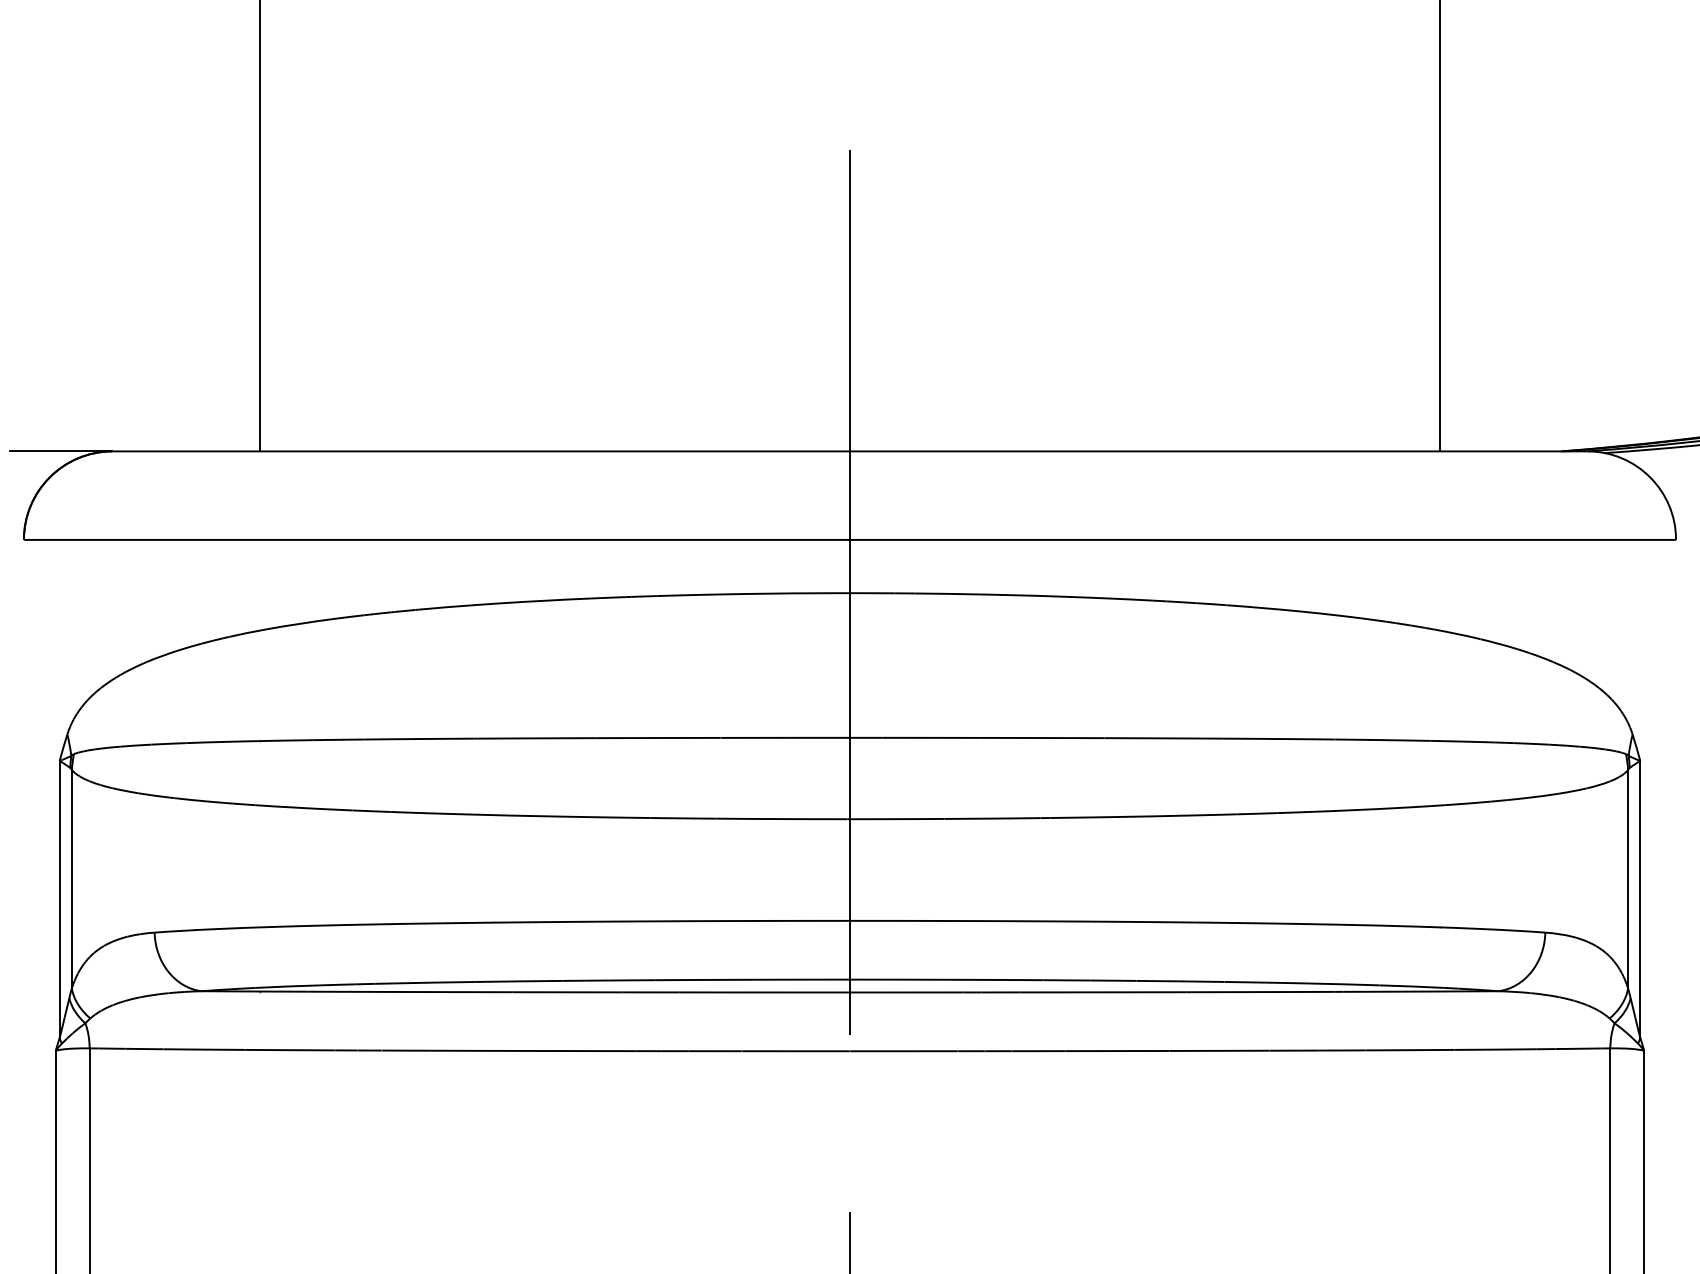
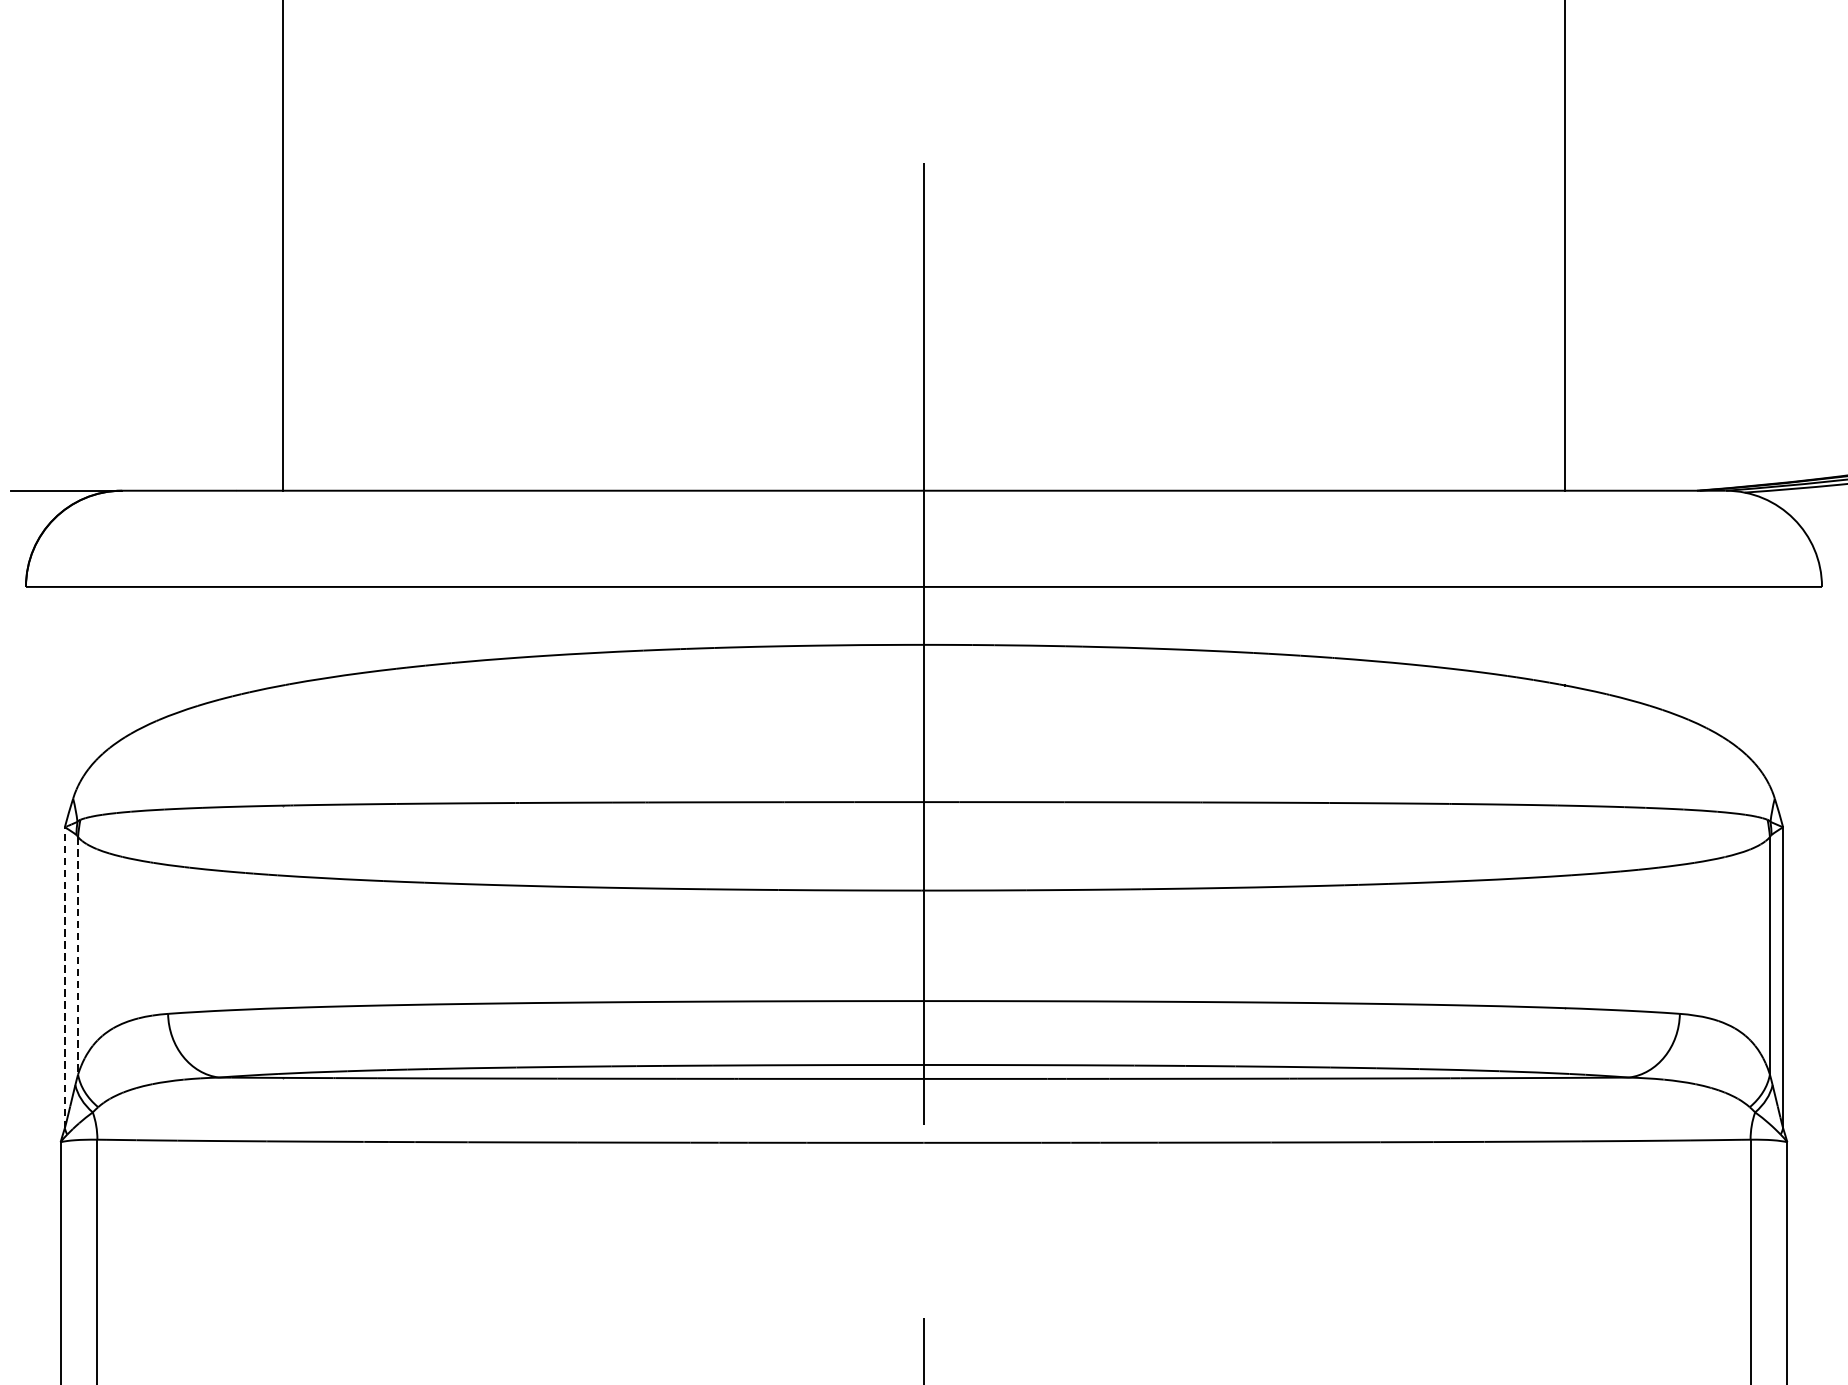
line: (71, 879) -> (77, 956), solid -> dashed
line: (59, 898) -> (64, 976), solid -> dashed

